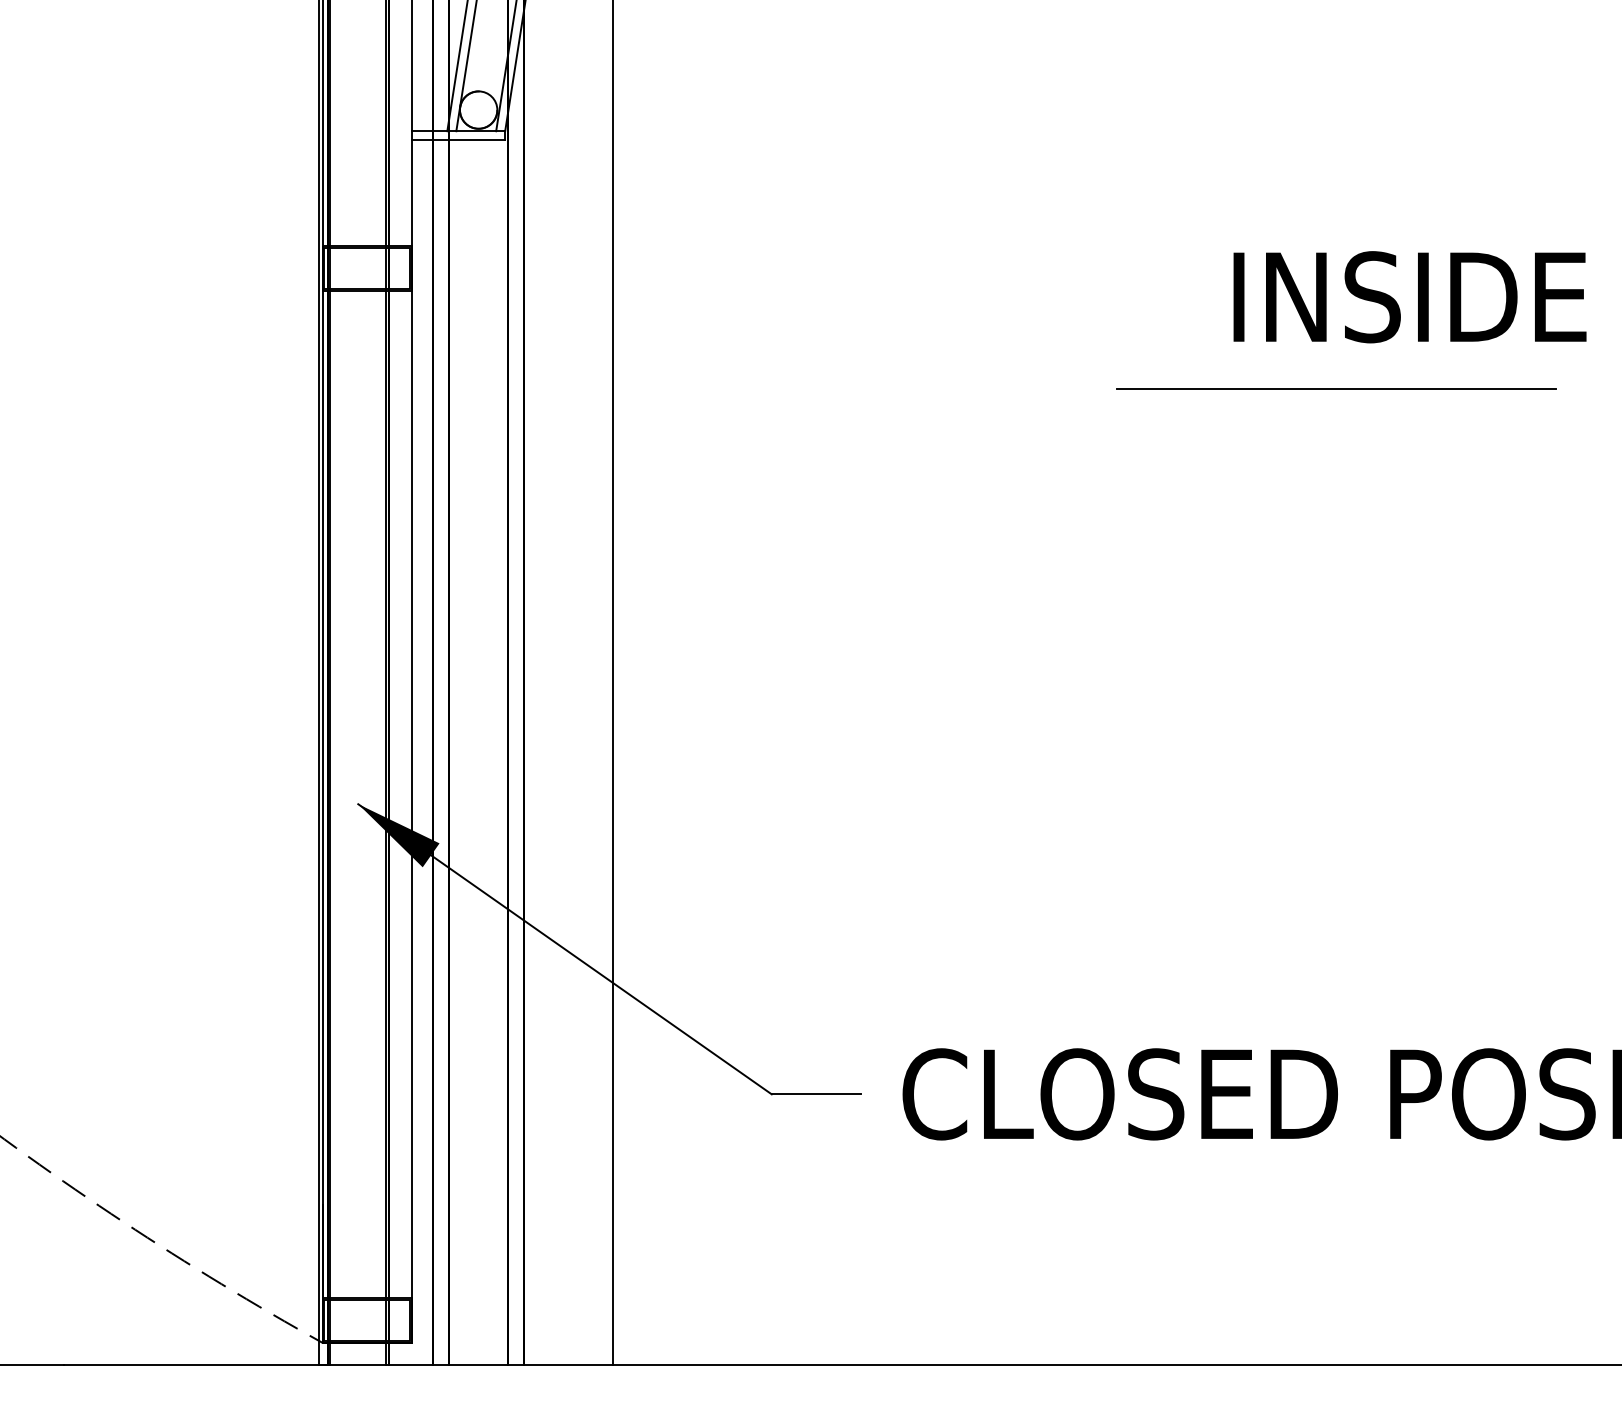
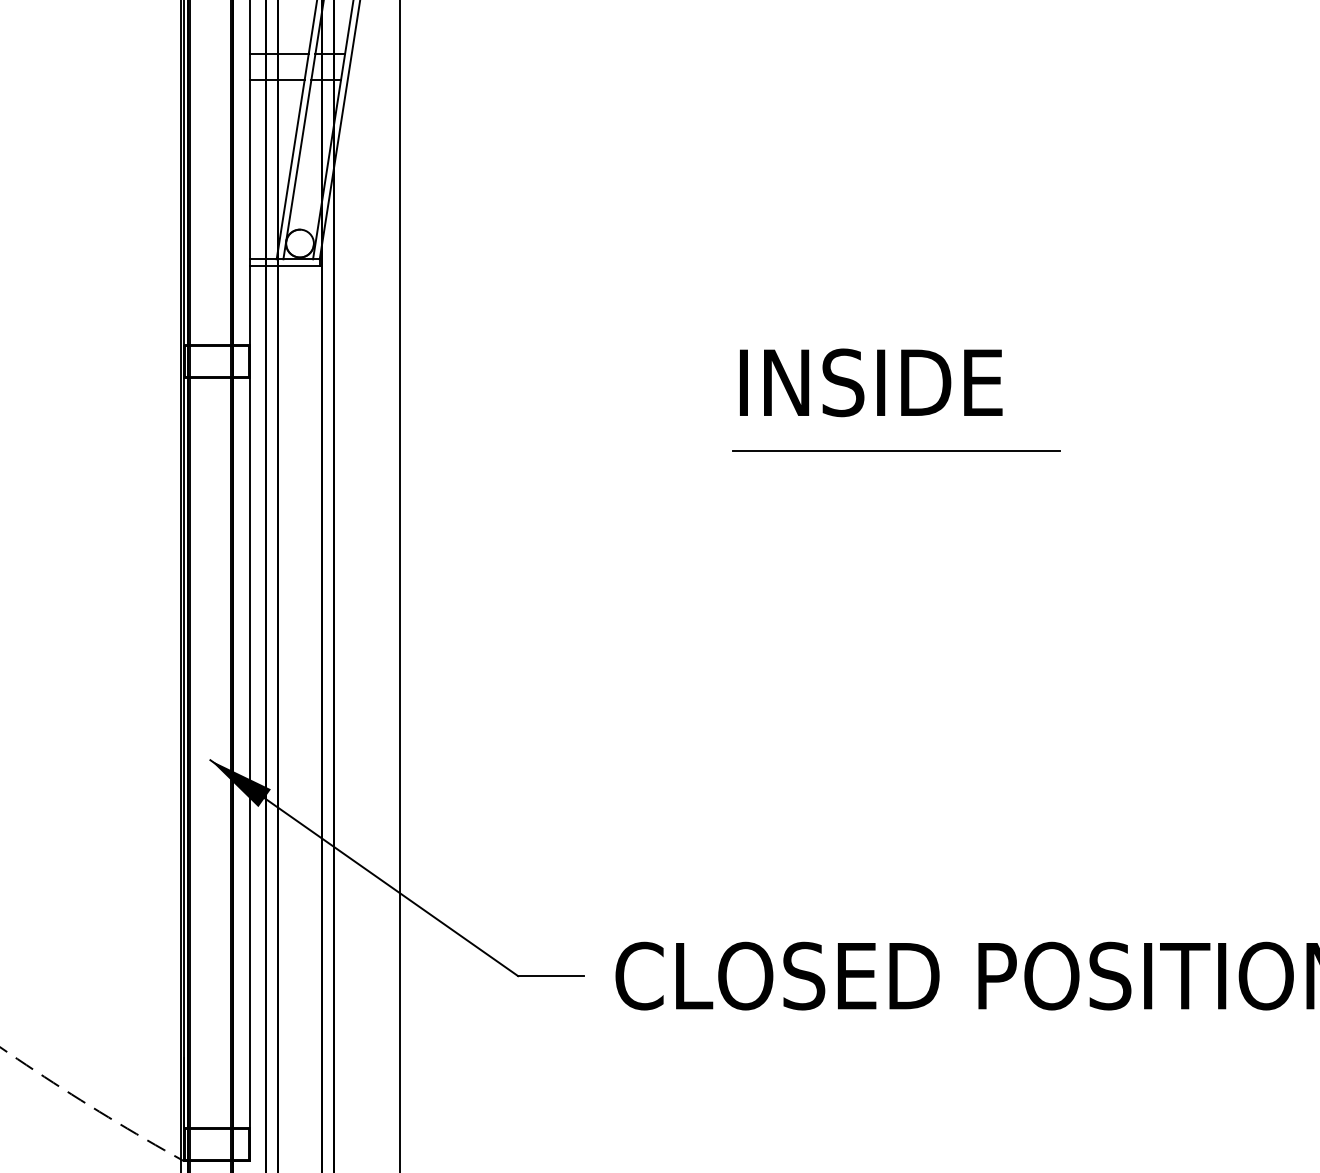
text: (1410, 296) -> (871, 382), moved
line: (1336, 388) -> (896, 450), moved

